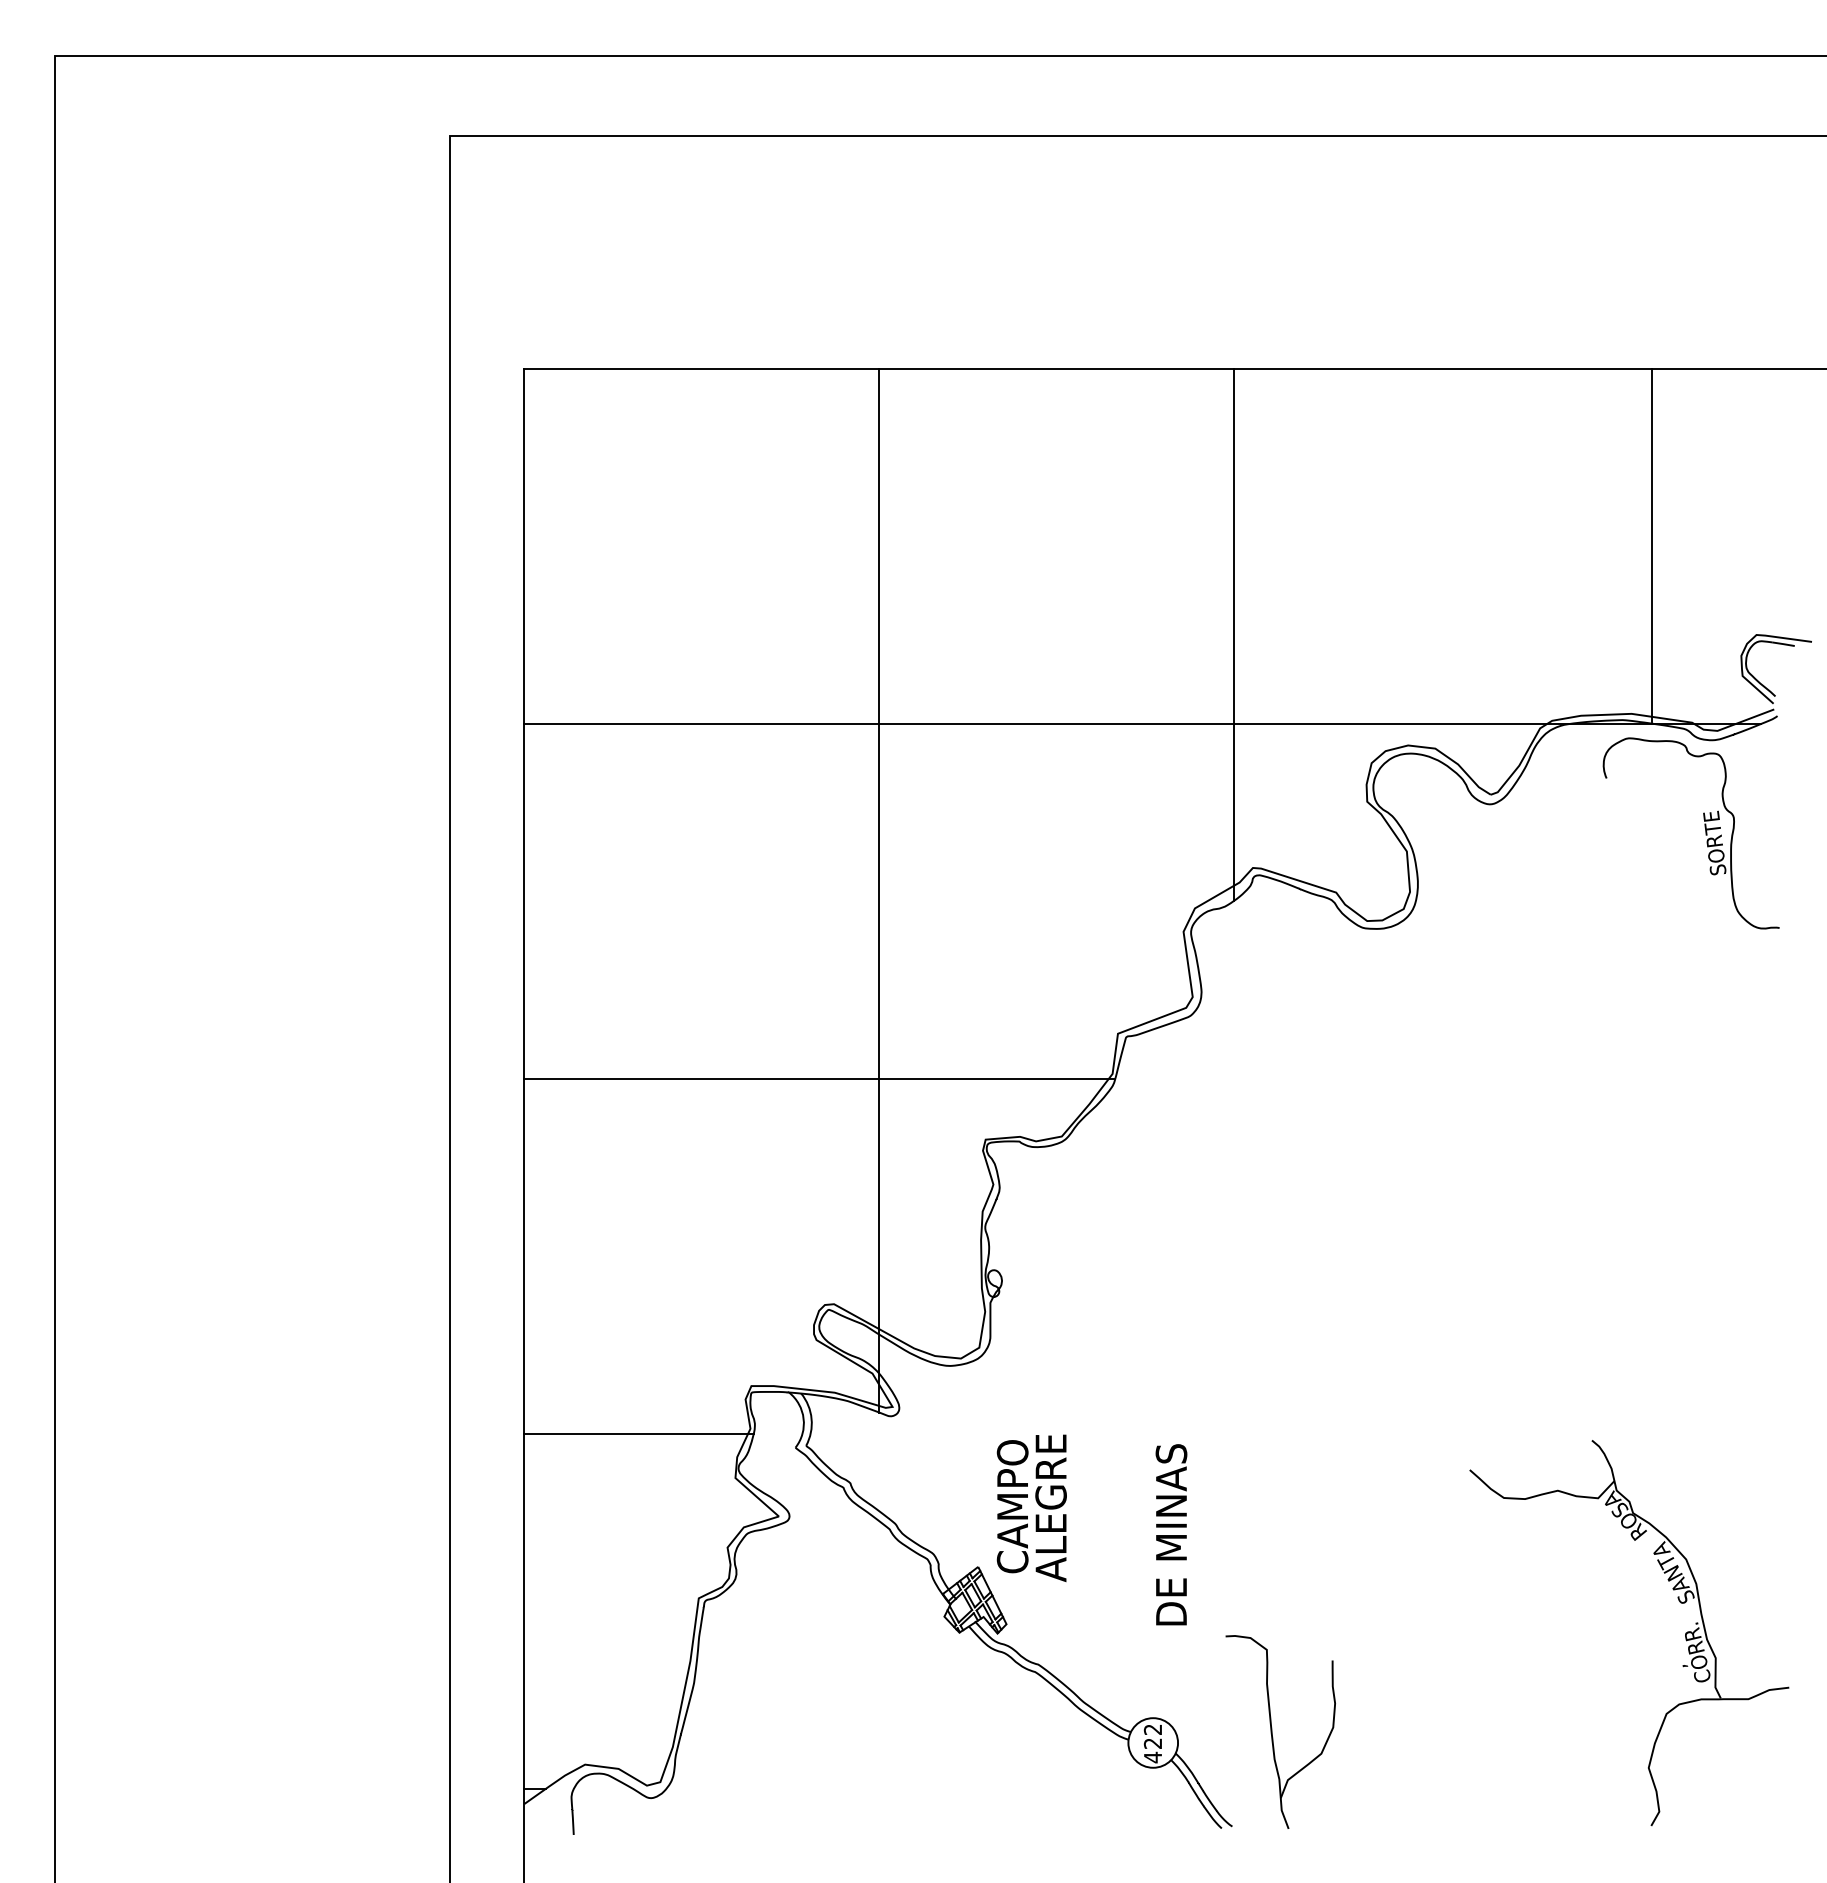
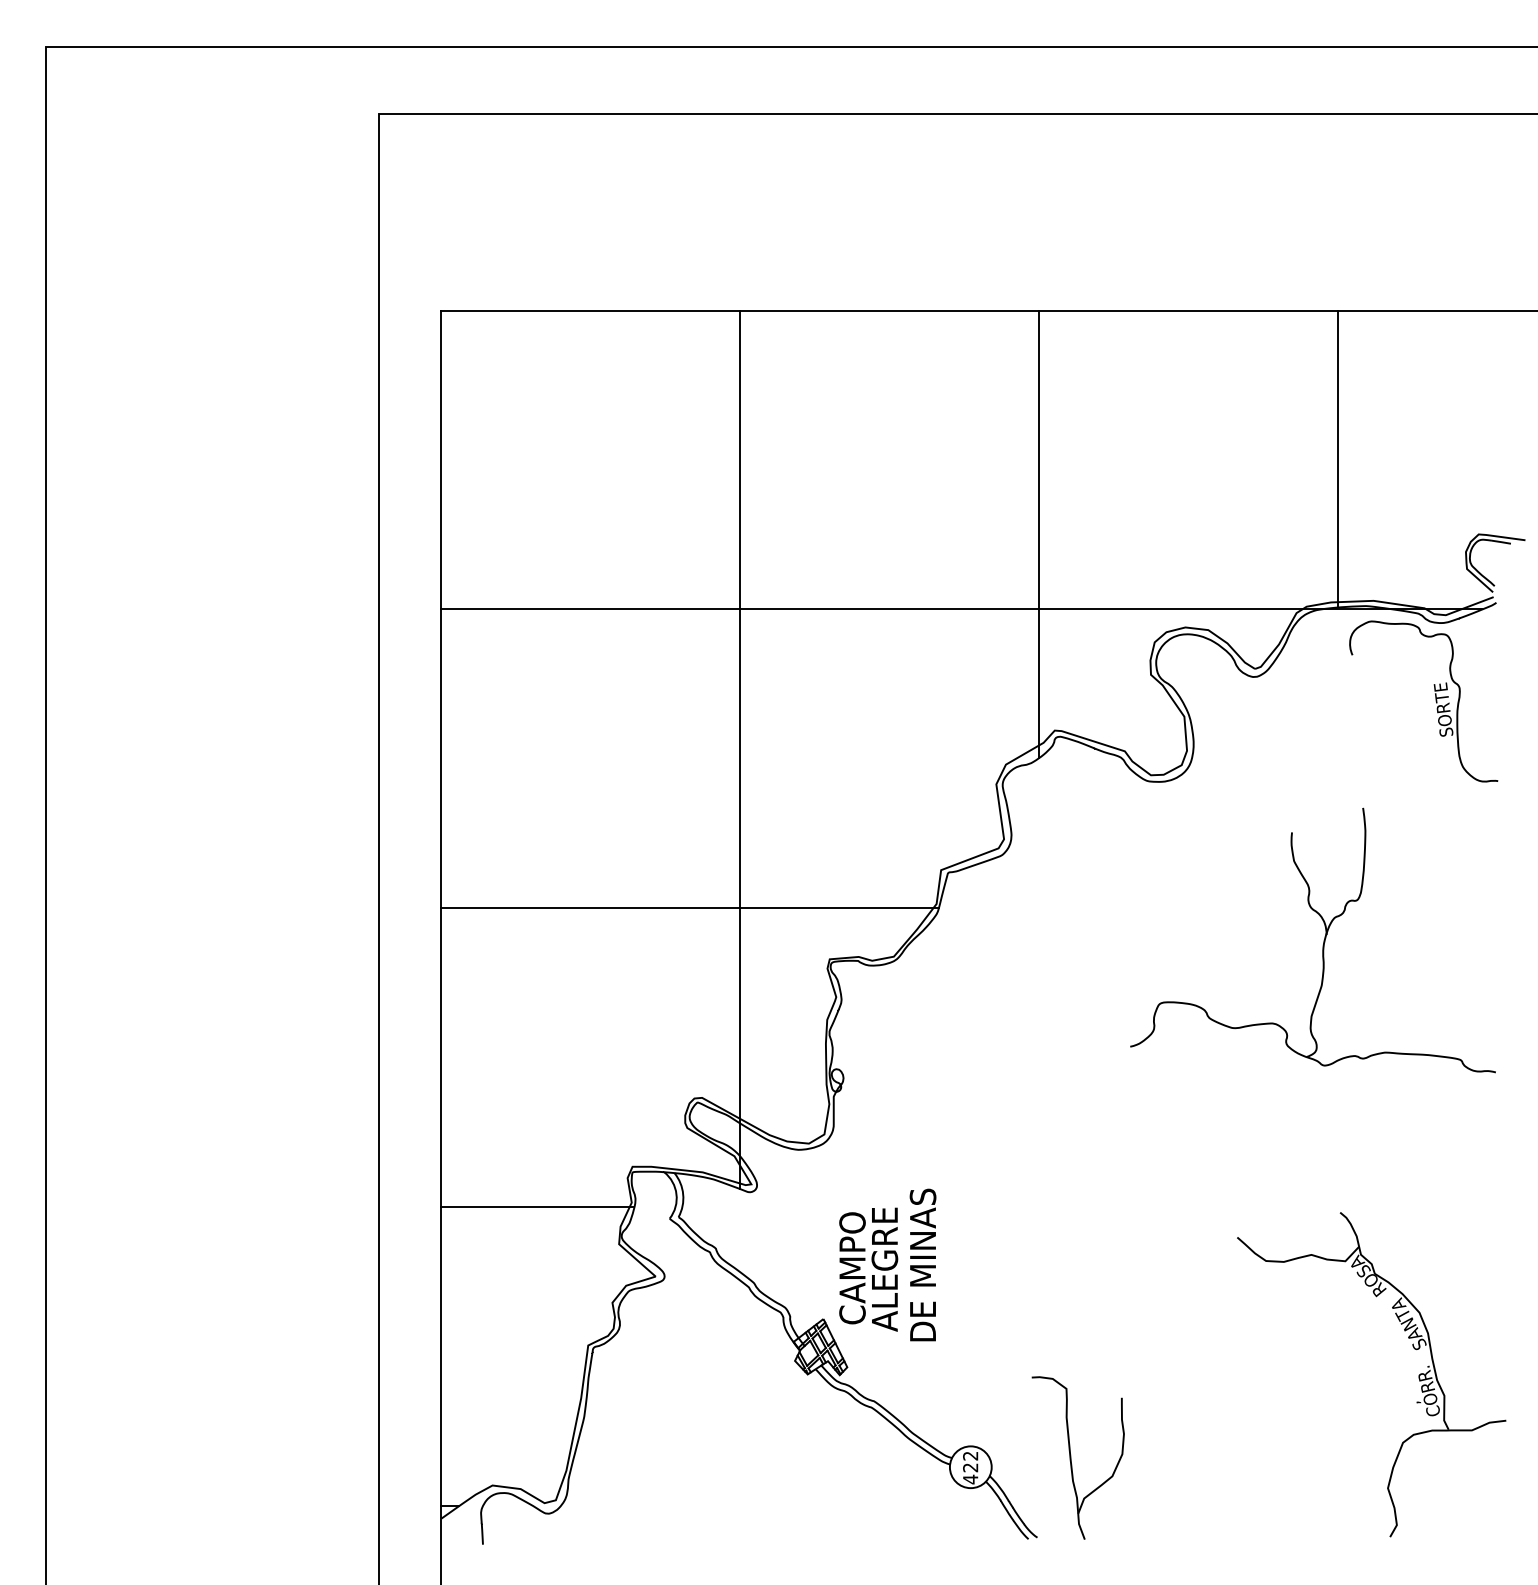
line: (1652, 545) -> (1338, 459), moved
part: (1571, 1120) -> (1322, 943), added
text: (1171, 1534) -> (923, 1264), moved

